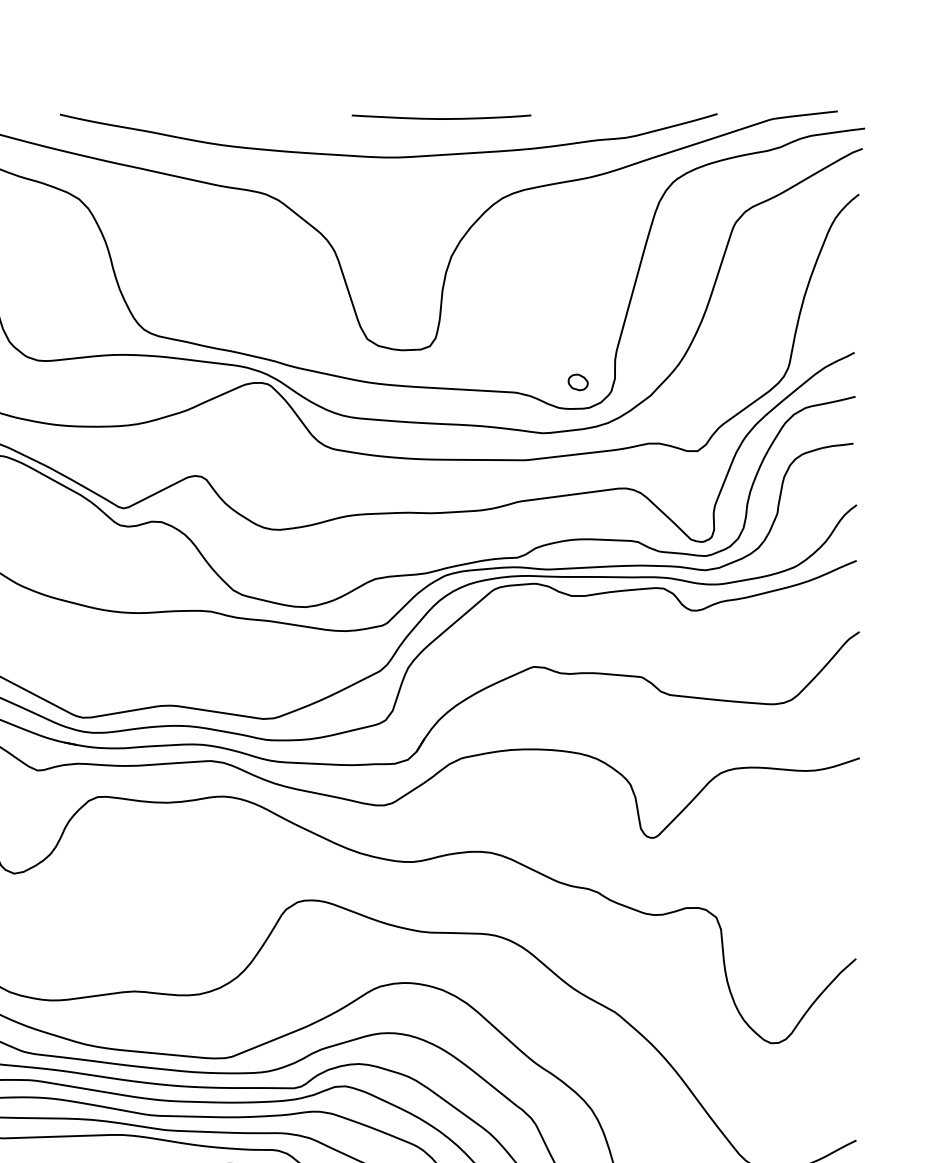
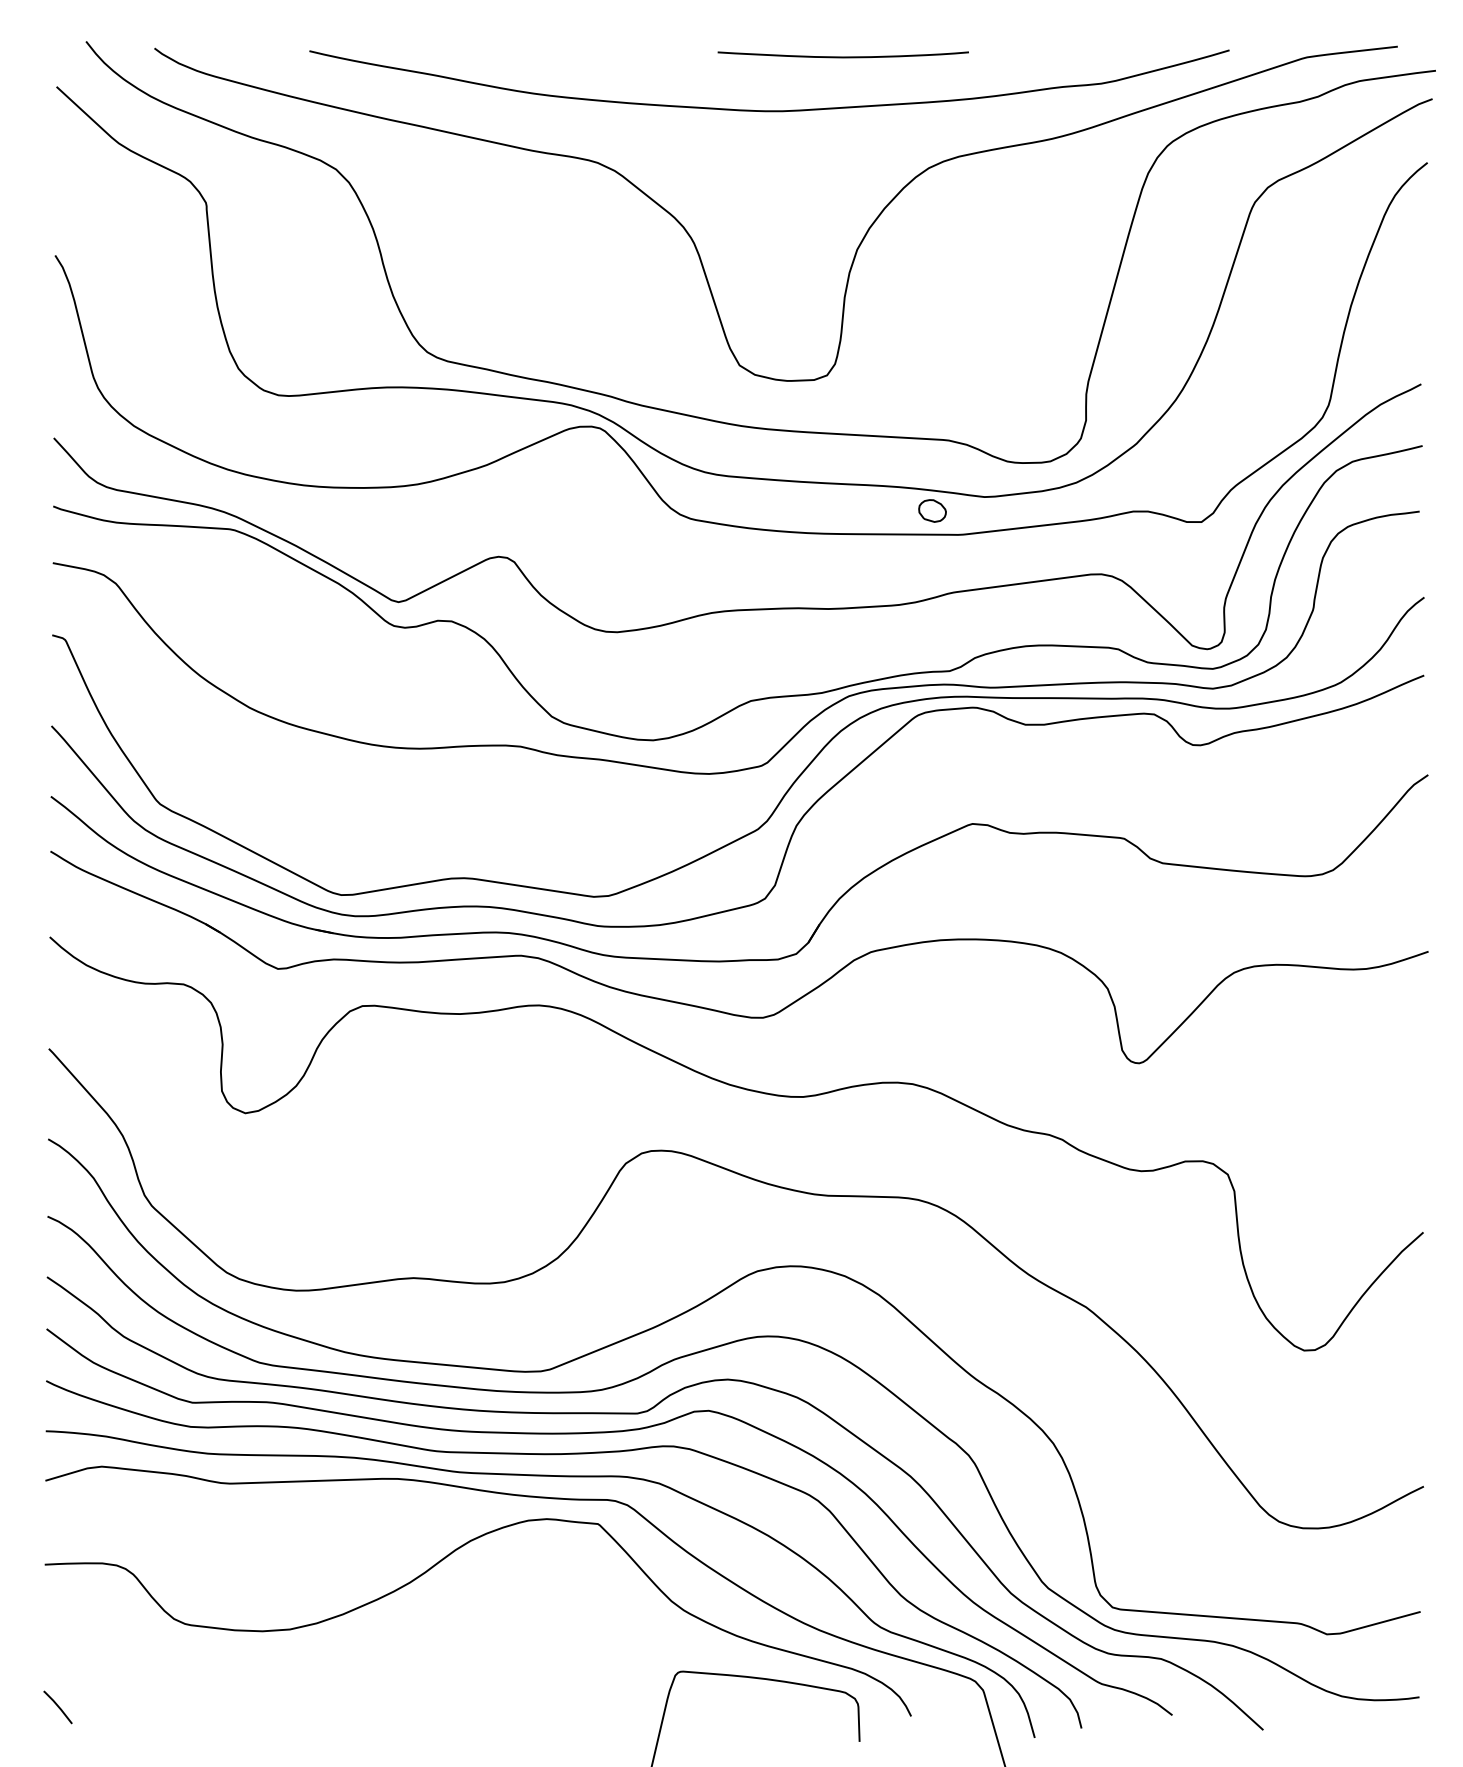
part: (578, 382) -> (932, 510), moved

